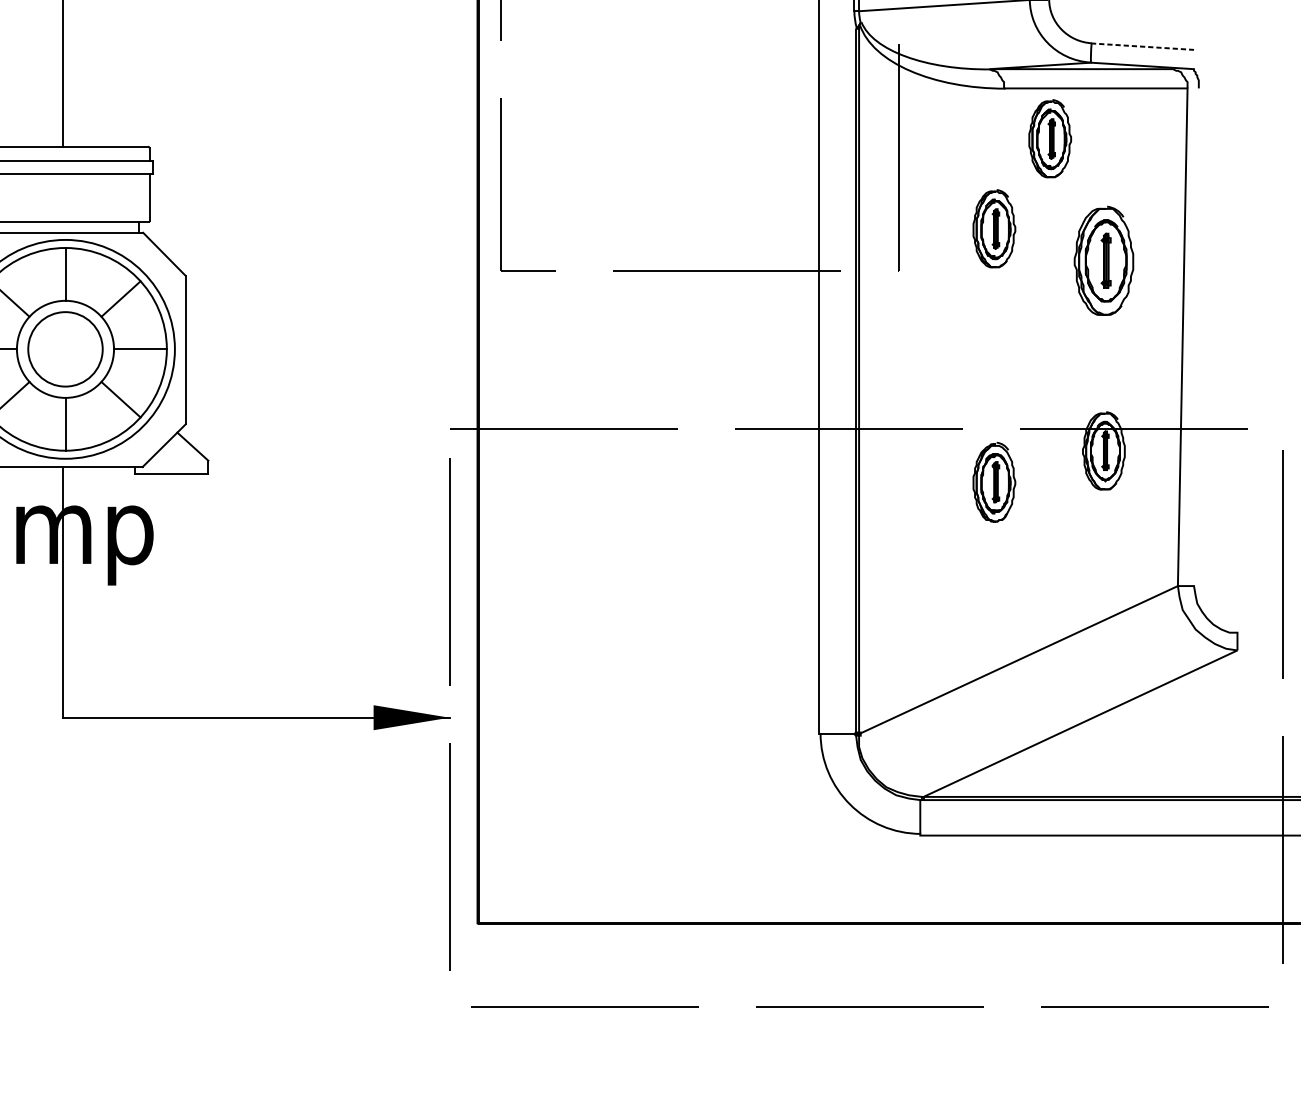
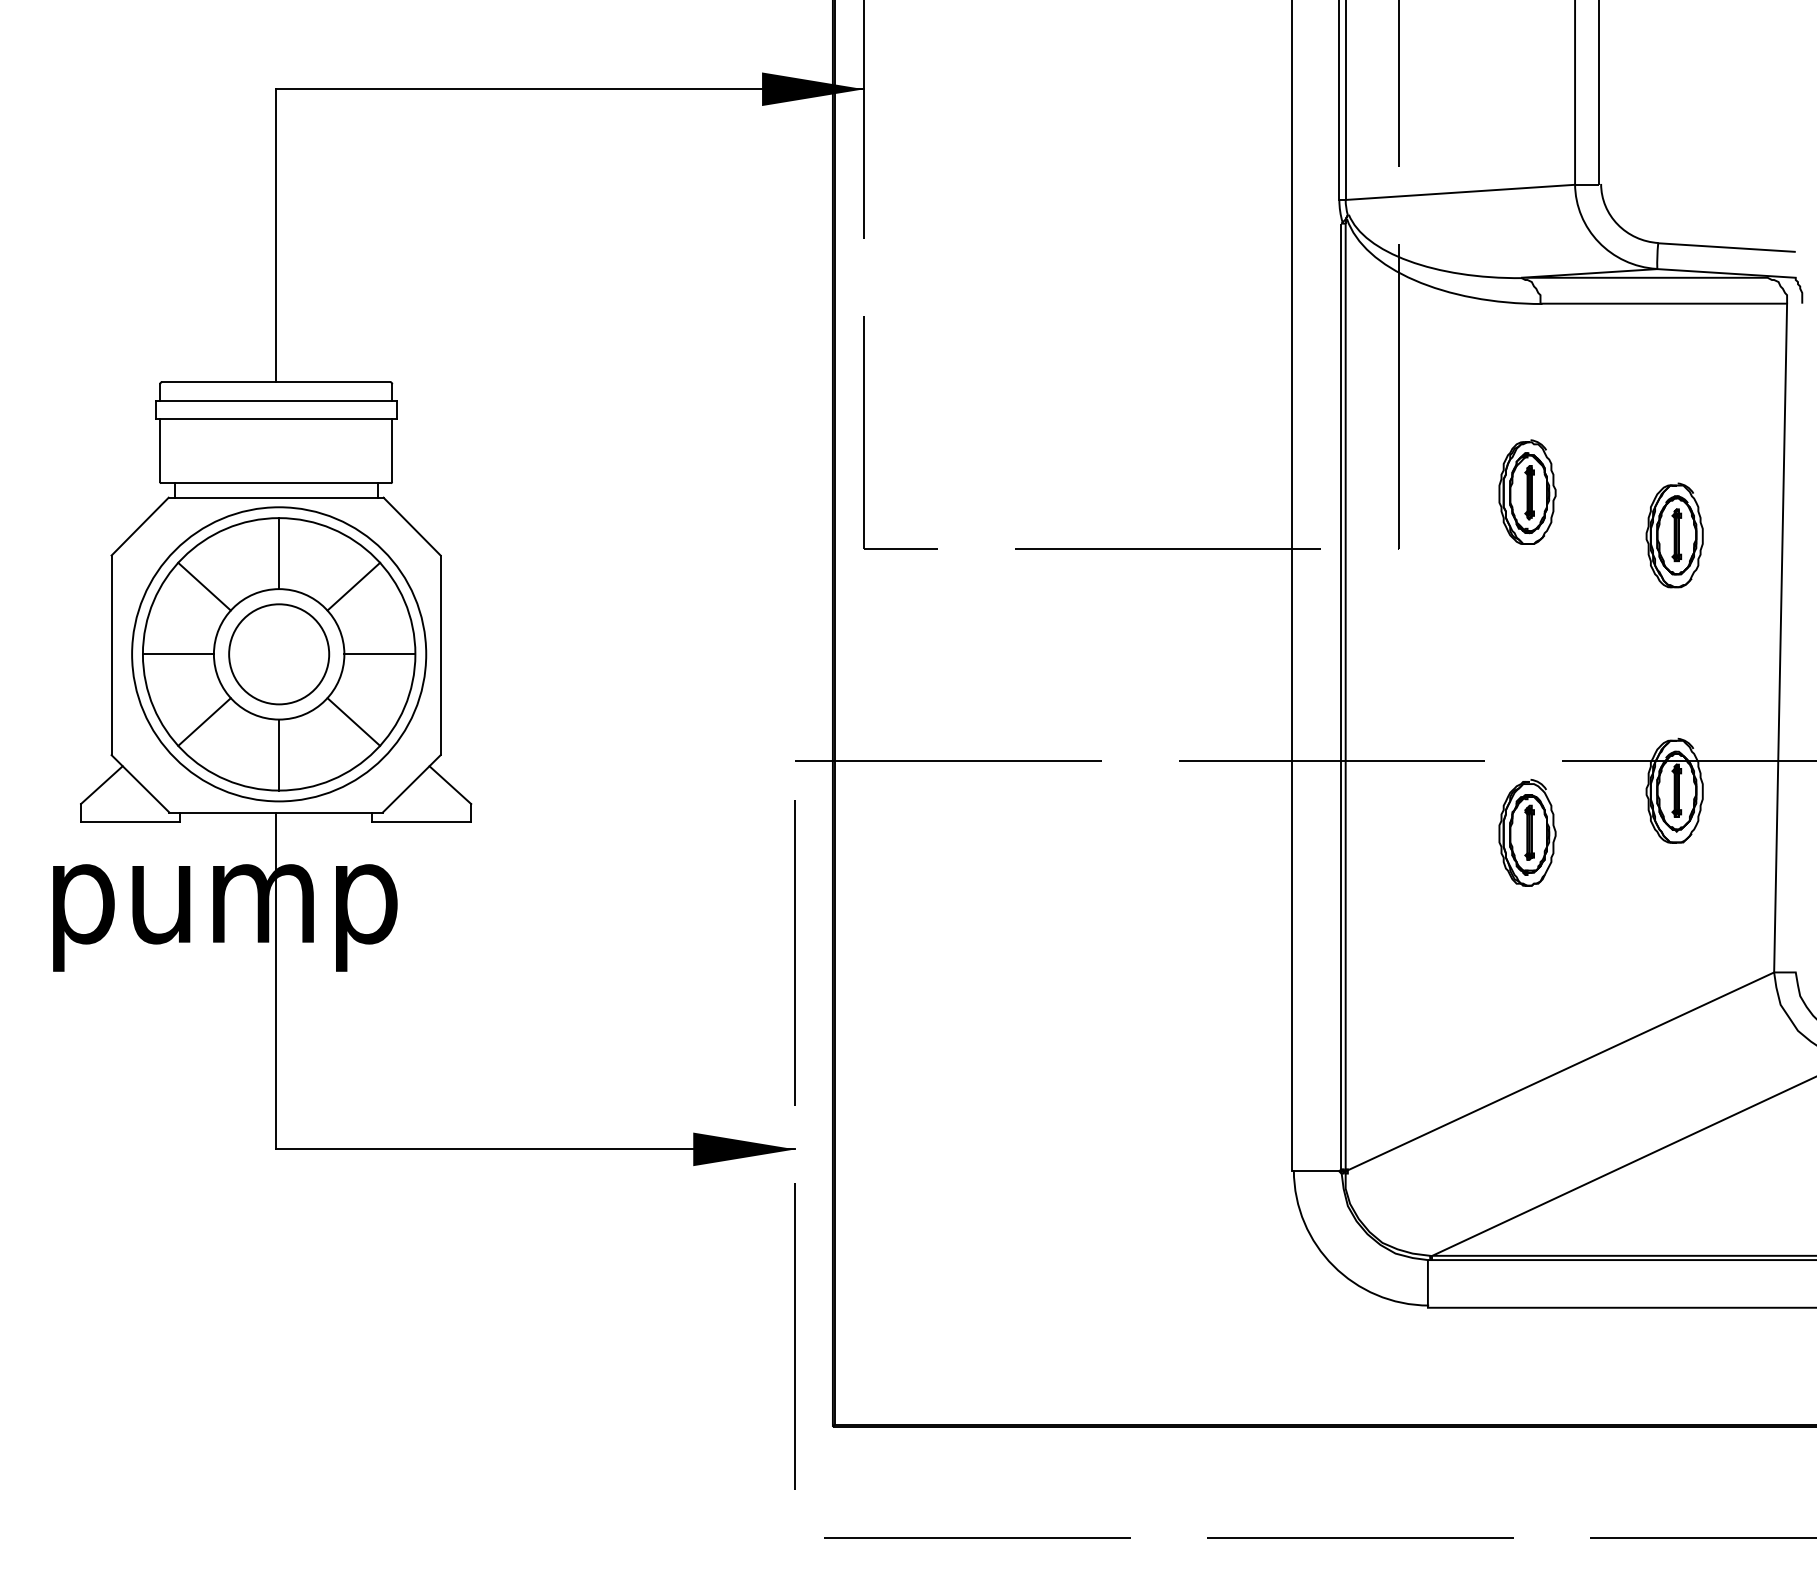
line: (1143, 46) -> (1727, 247), dashed -> solid
part: (1050, 138) -> (1602, 370), removed
part: (1103, 260) -> (1674, 535), size x0.71

